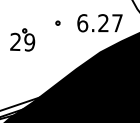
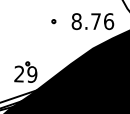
text: (100, 23) -> (93, 21), 6.27 -> 8.76
part: (22, 39) -> (25, 71), moved

